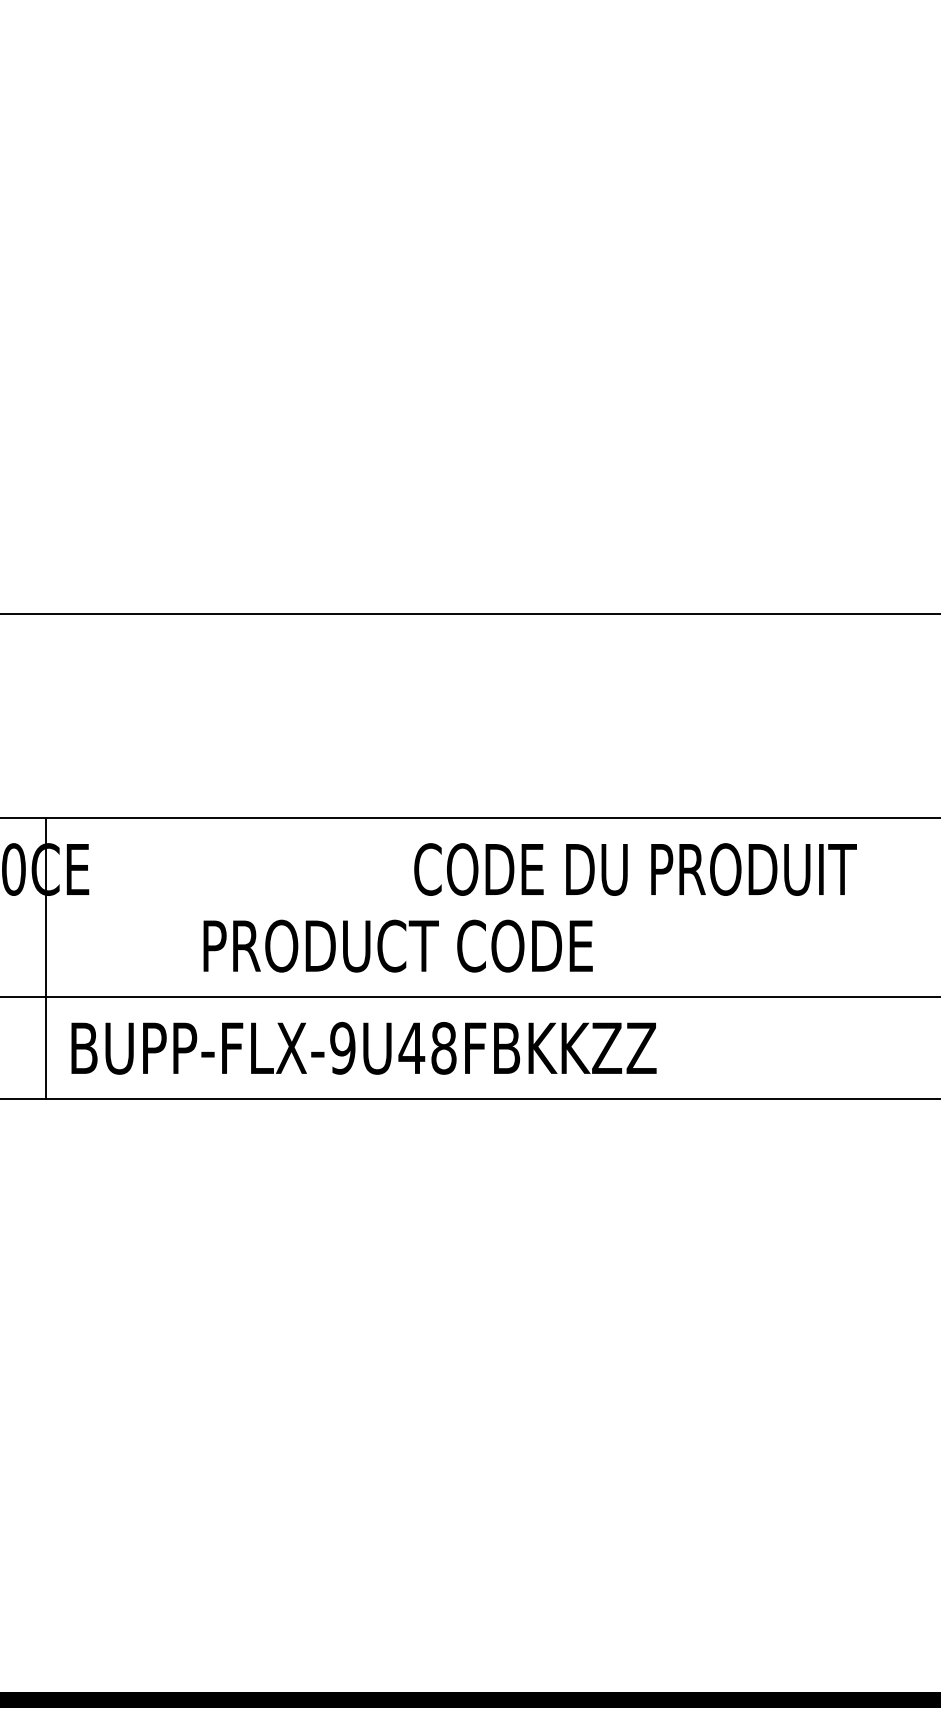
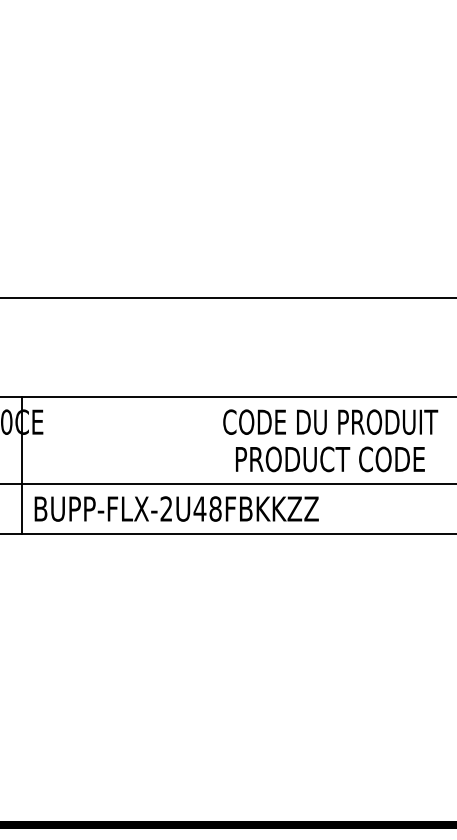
text: (635, 868) -> (330, 421), moved
text: (398, 946) -> (330, 459), moved
text: (342, 1047) -> (166, 508), BUPP-FLX-9U48FBKKZZ -> BUPP-FLX-2U48FBKKZZ

